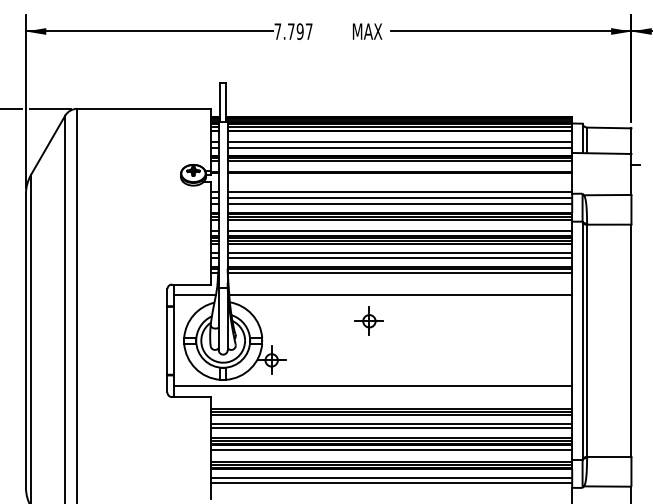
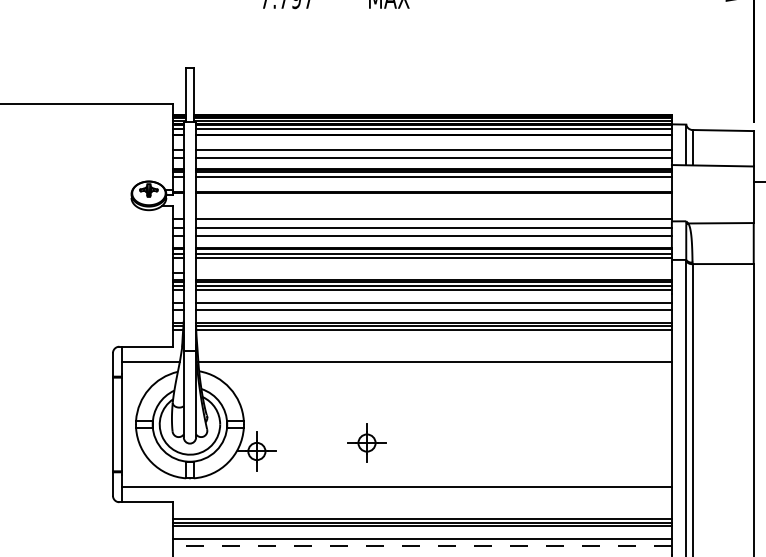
line: (399, 231) -> (433, 273), removed
part: (368, 320) -> (365, 441), moved
line: (391, 428) -> (422, 545), solid -> dashed

